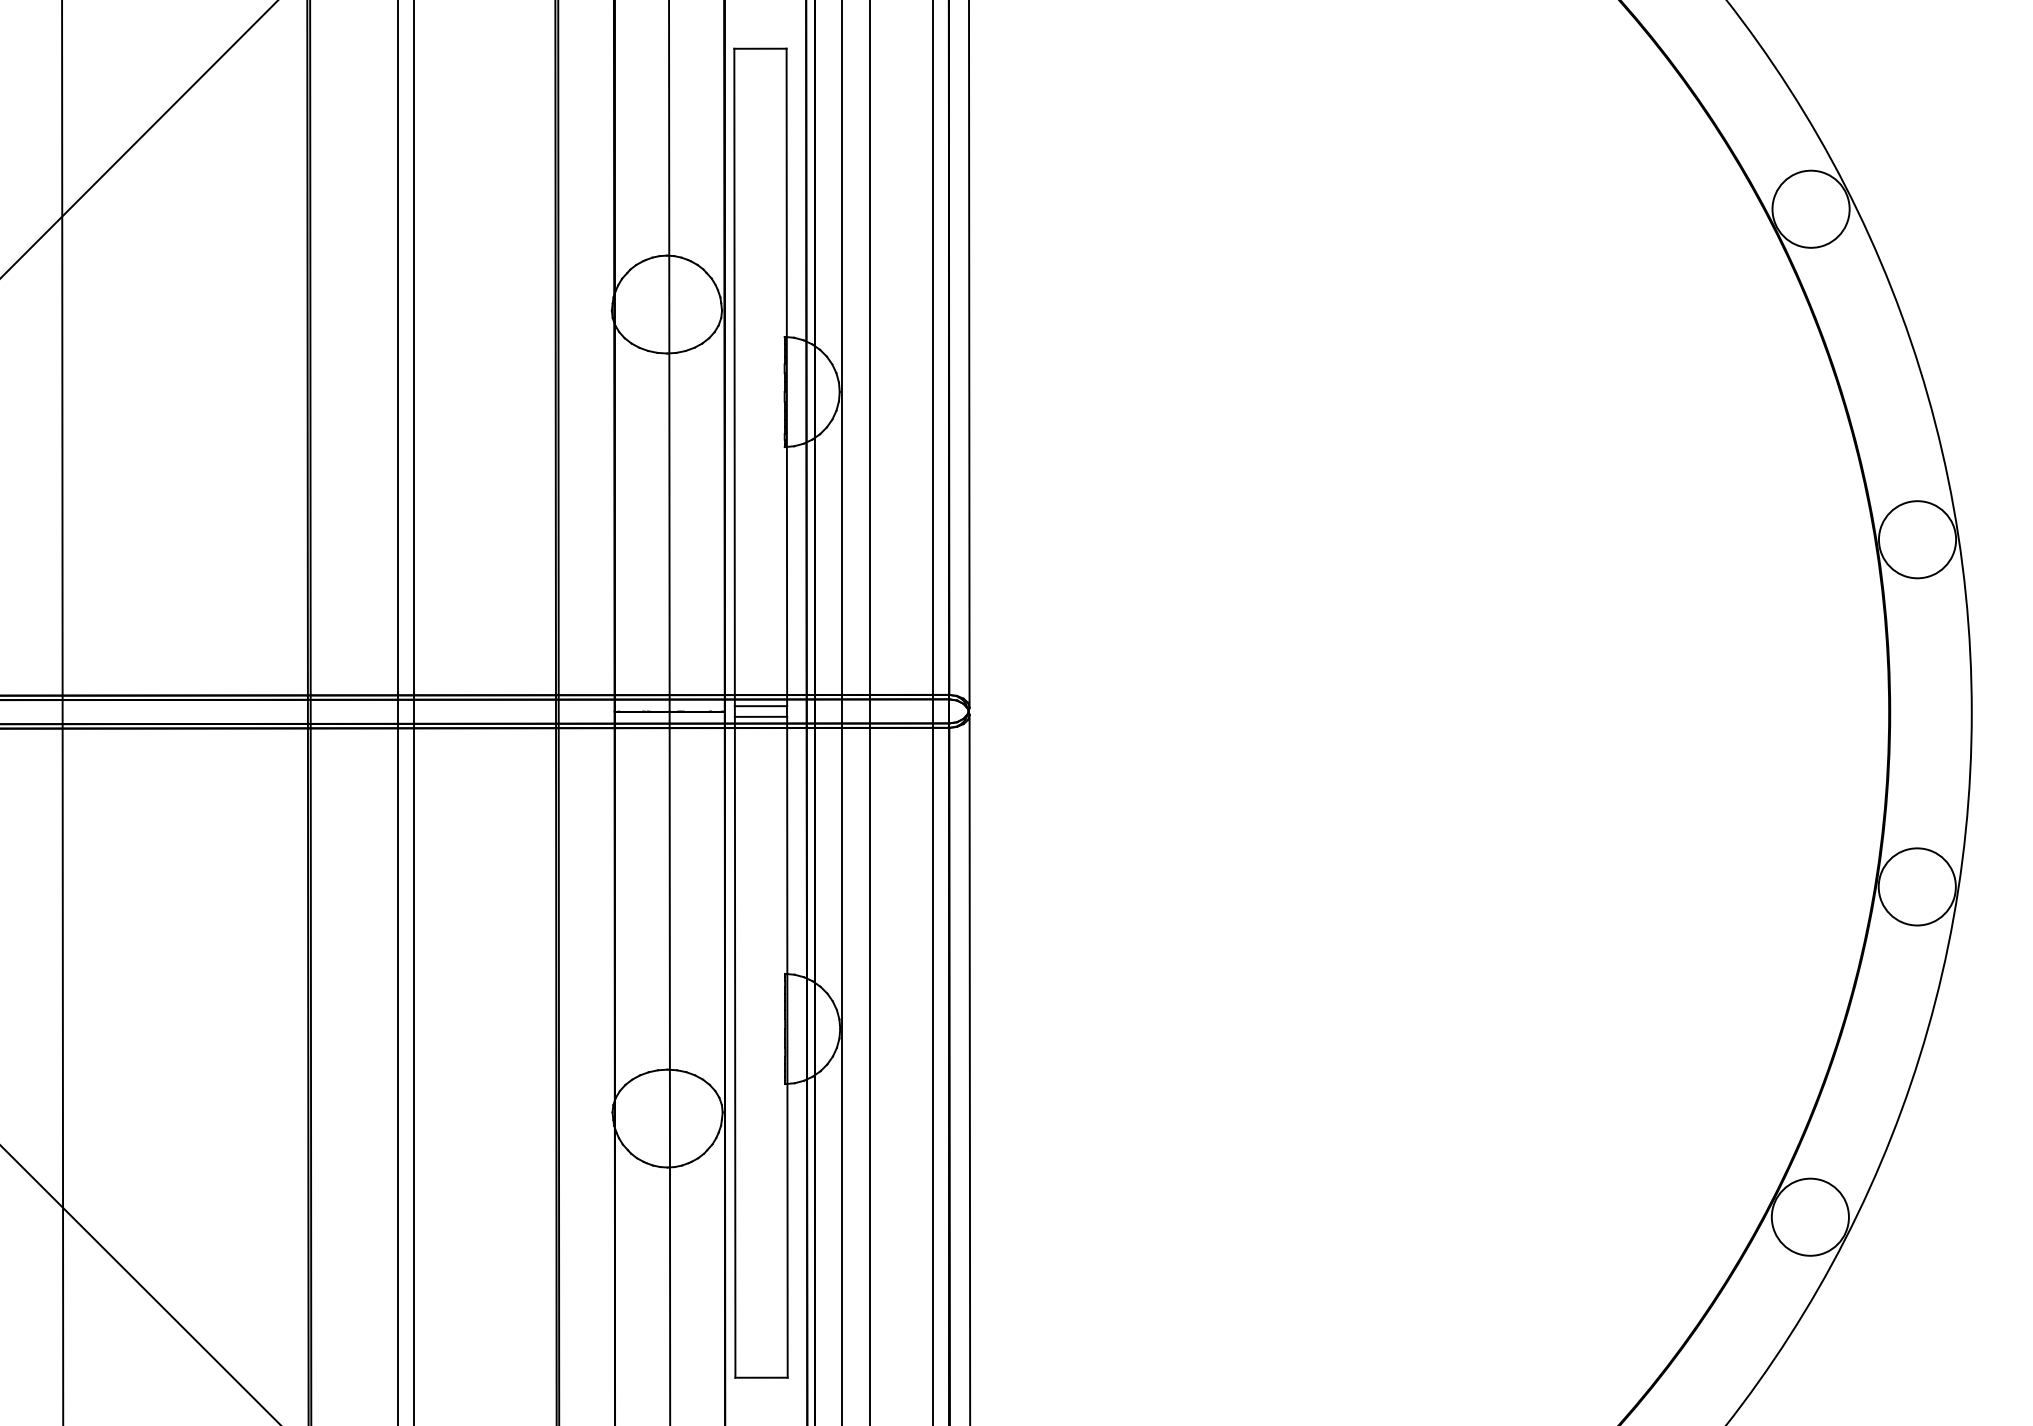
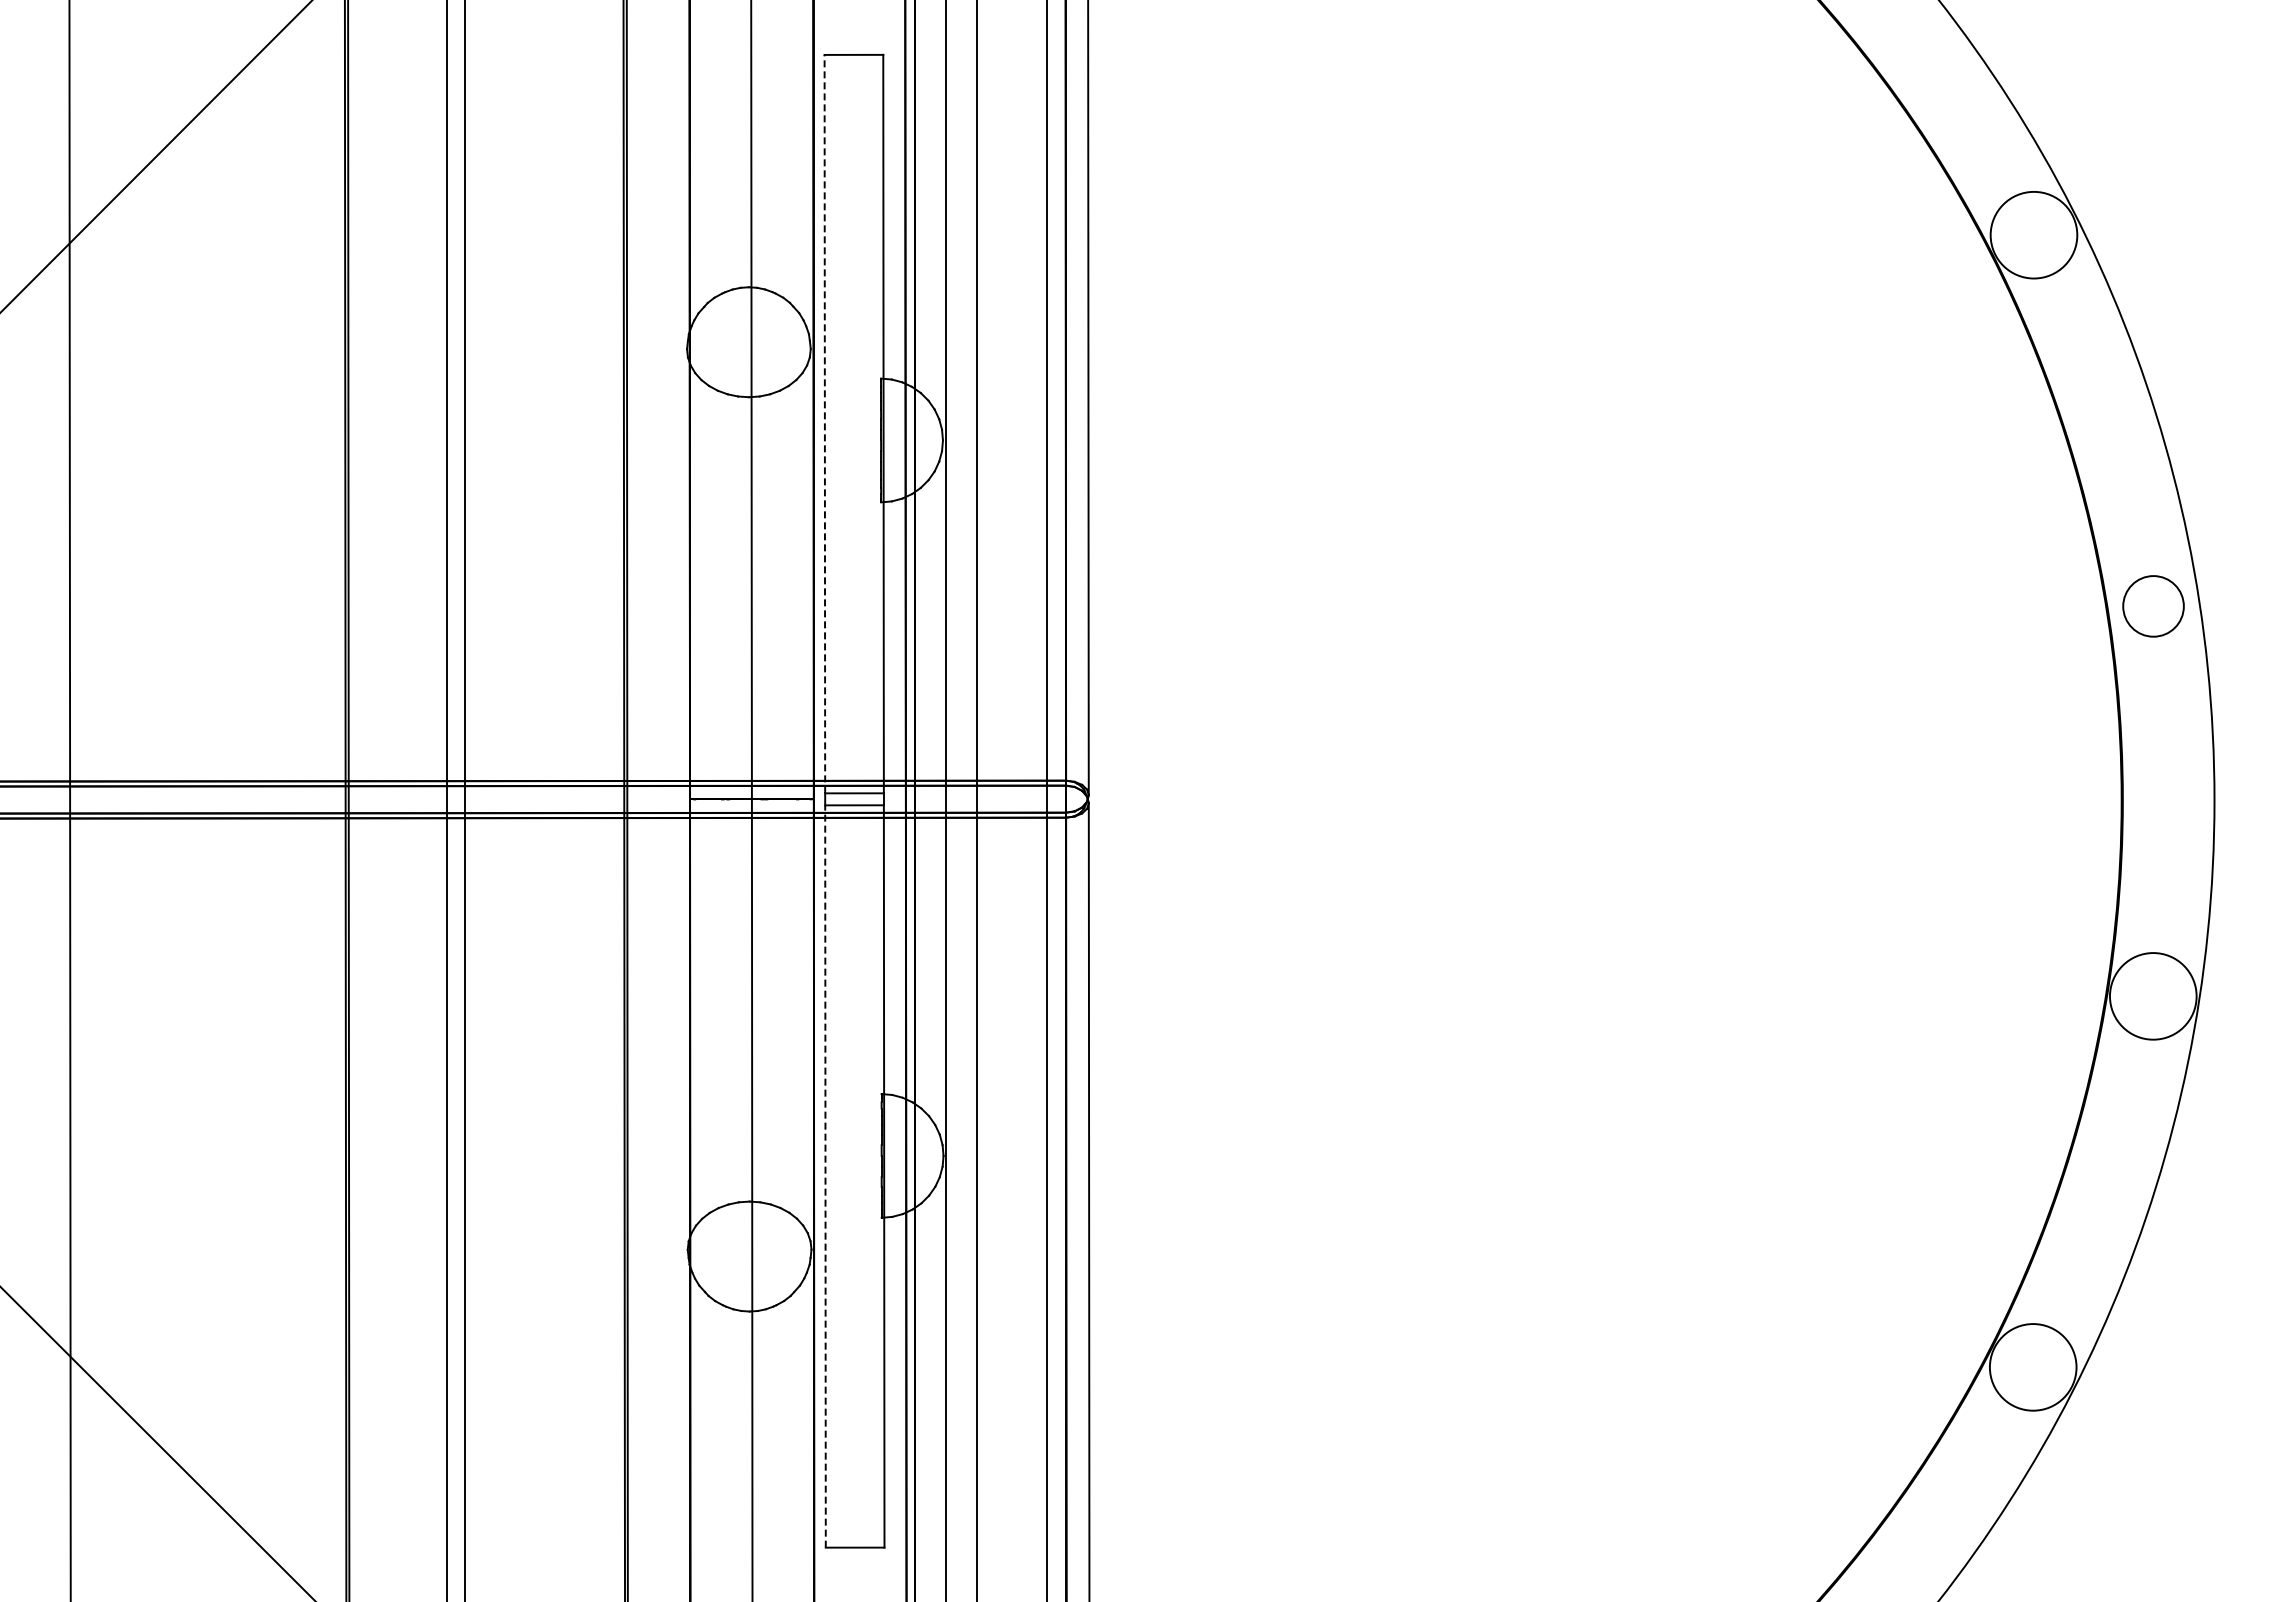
line: (734, 376) -> (824, 423), solid -> dashed
circle: (1917, 539) -> (2153, 606), size x0.7
line: (735, 1047) -> (825, 1176), solid -> dashed

